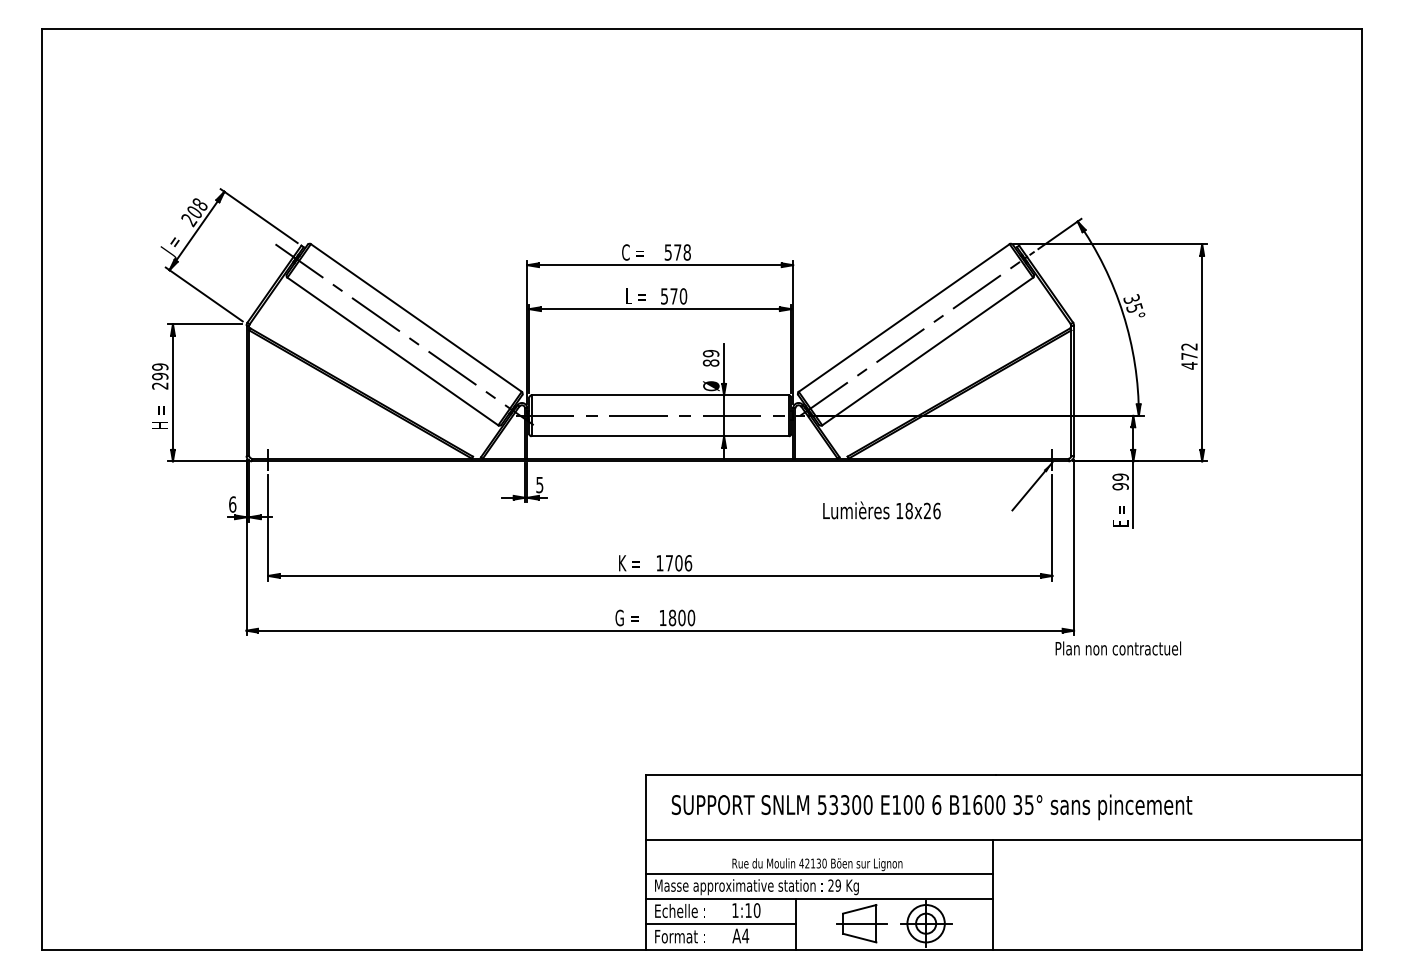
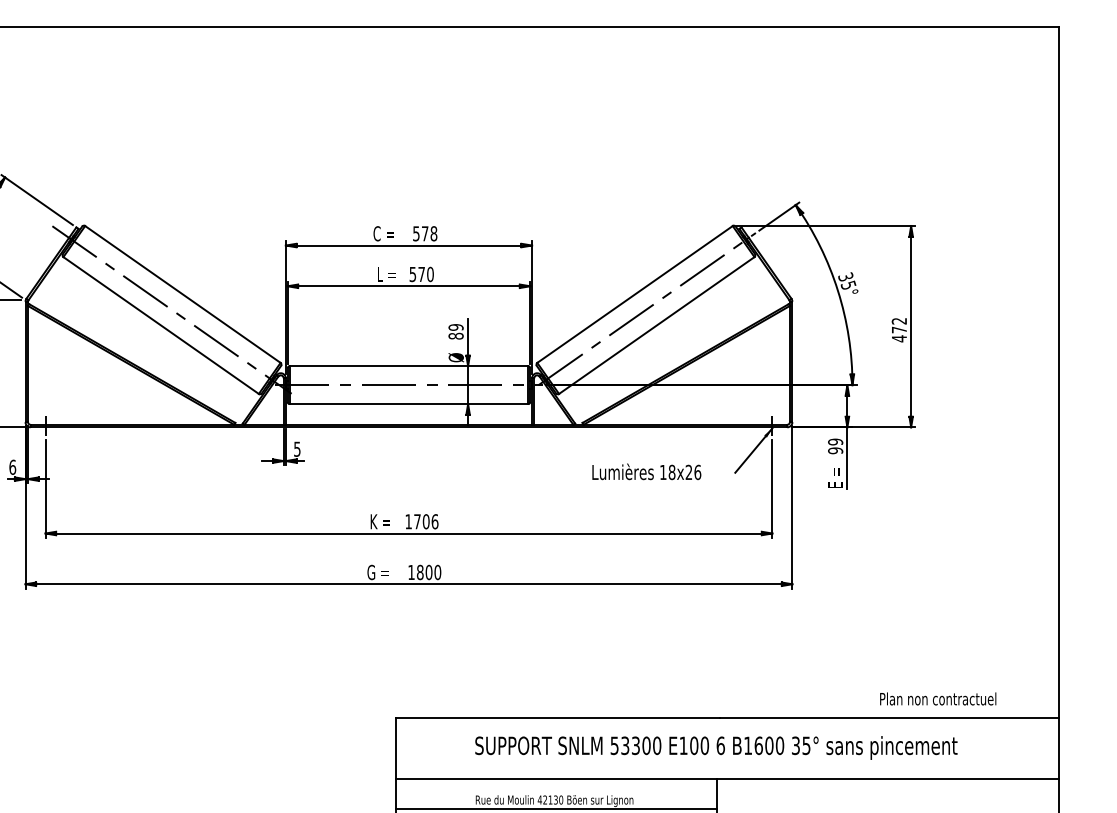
text: (881, 510) -> (646, 471), moved
text: (1118, 648) -> (938, 698), moved
text: (931, 807) -> (715, 748), moved

